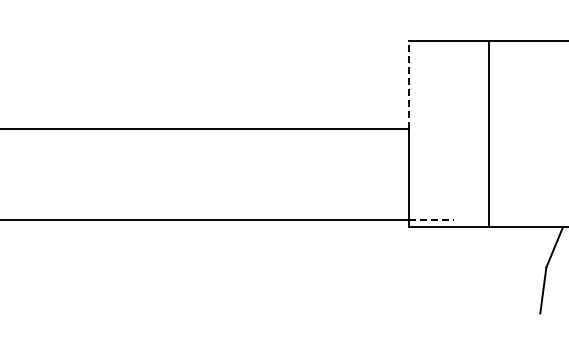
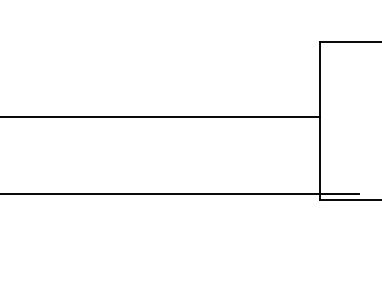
line: (408, 84) -> (319, 79), dashed -> solid
line: (431, 220) -> (339, 194), dashed -> solid

